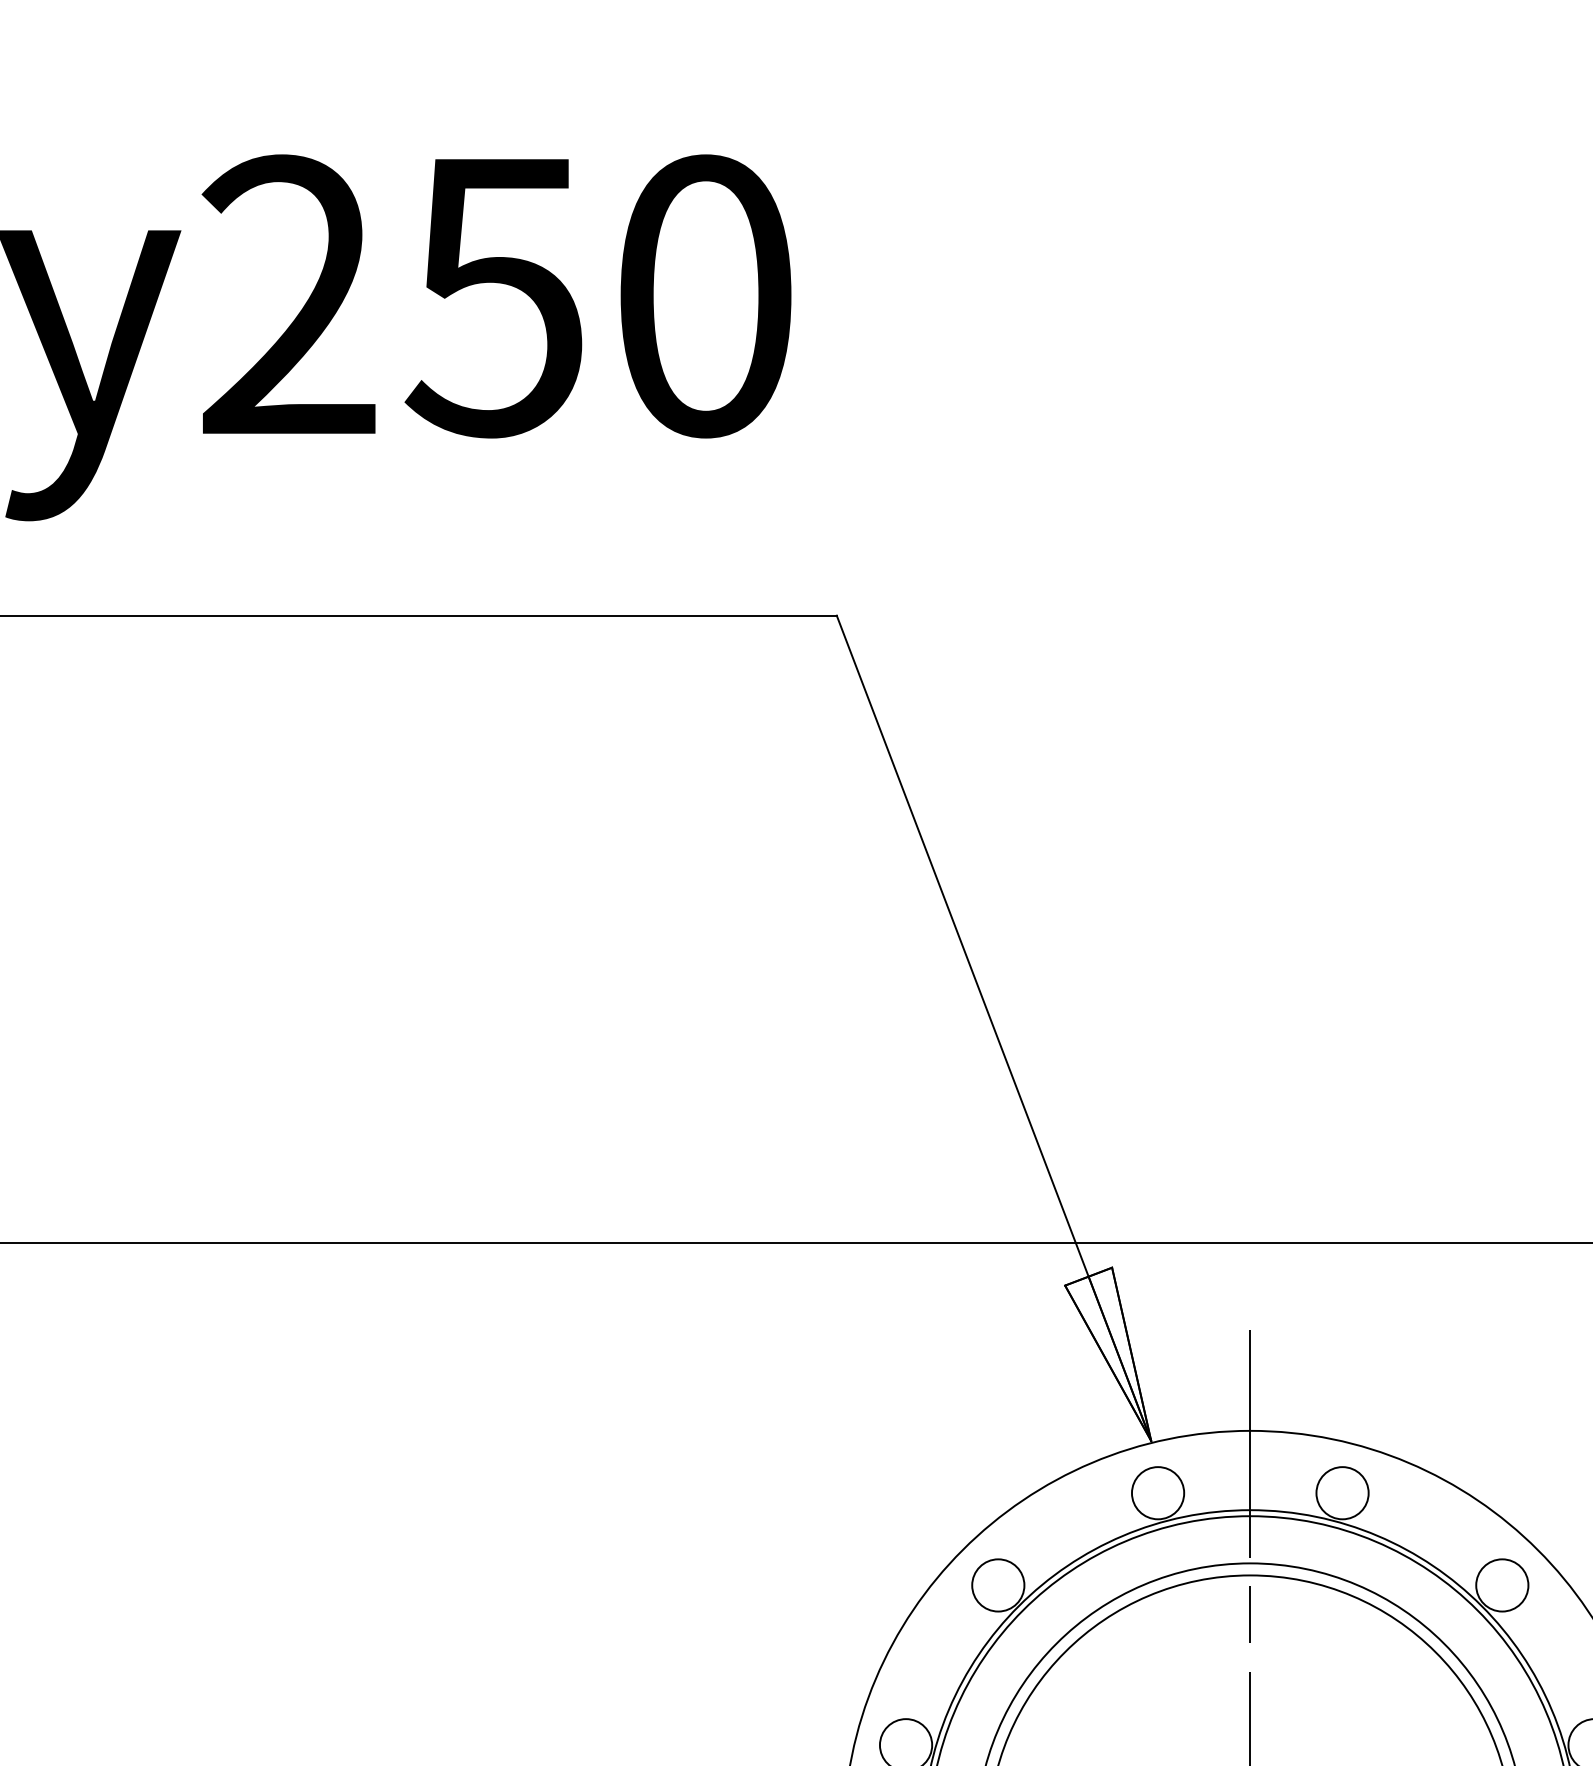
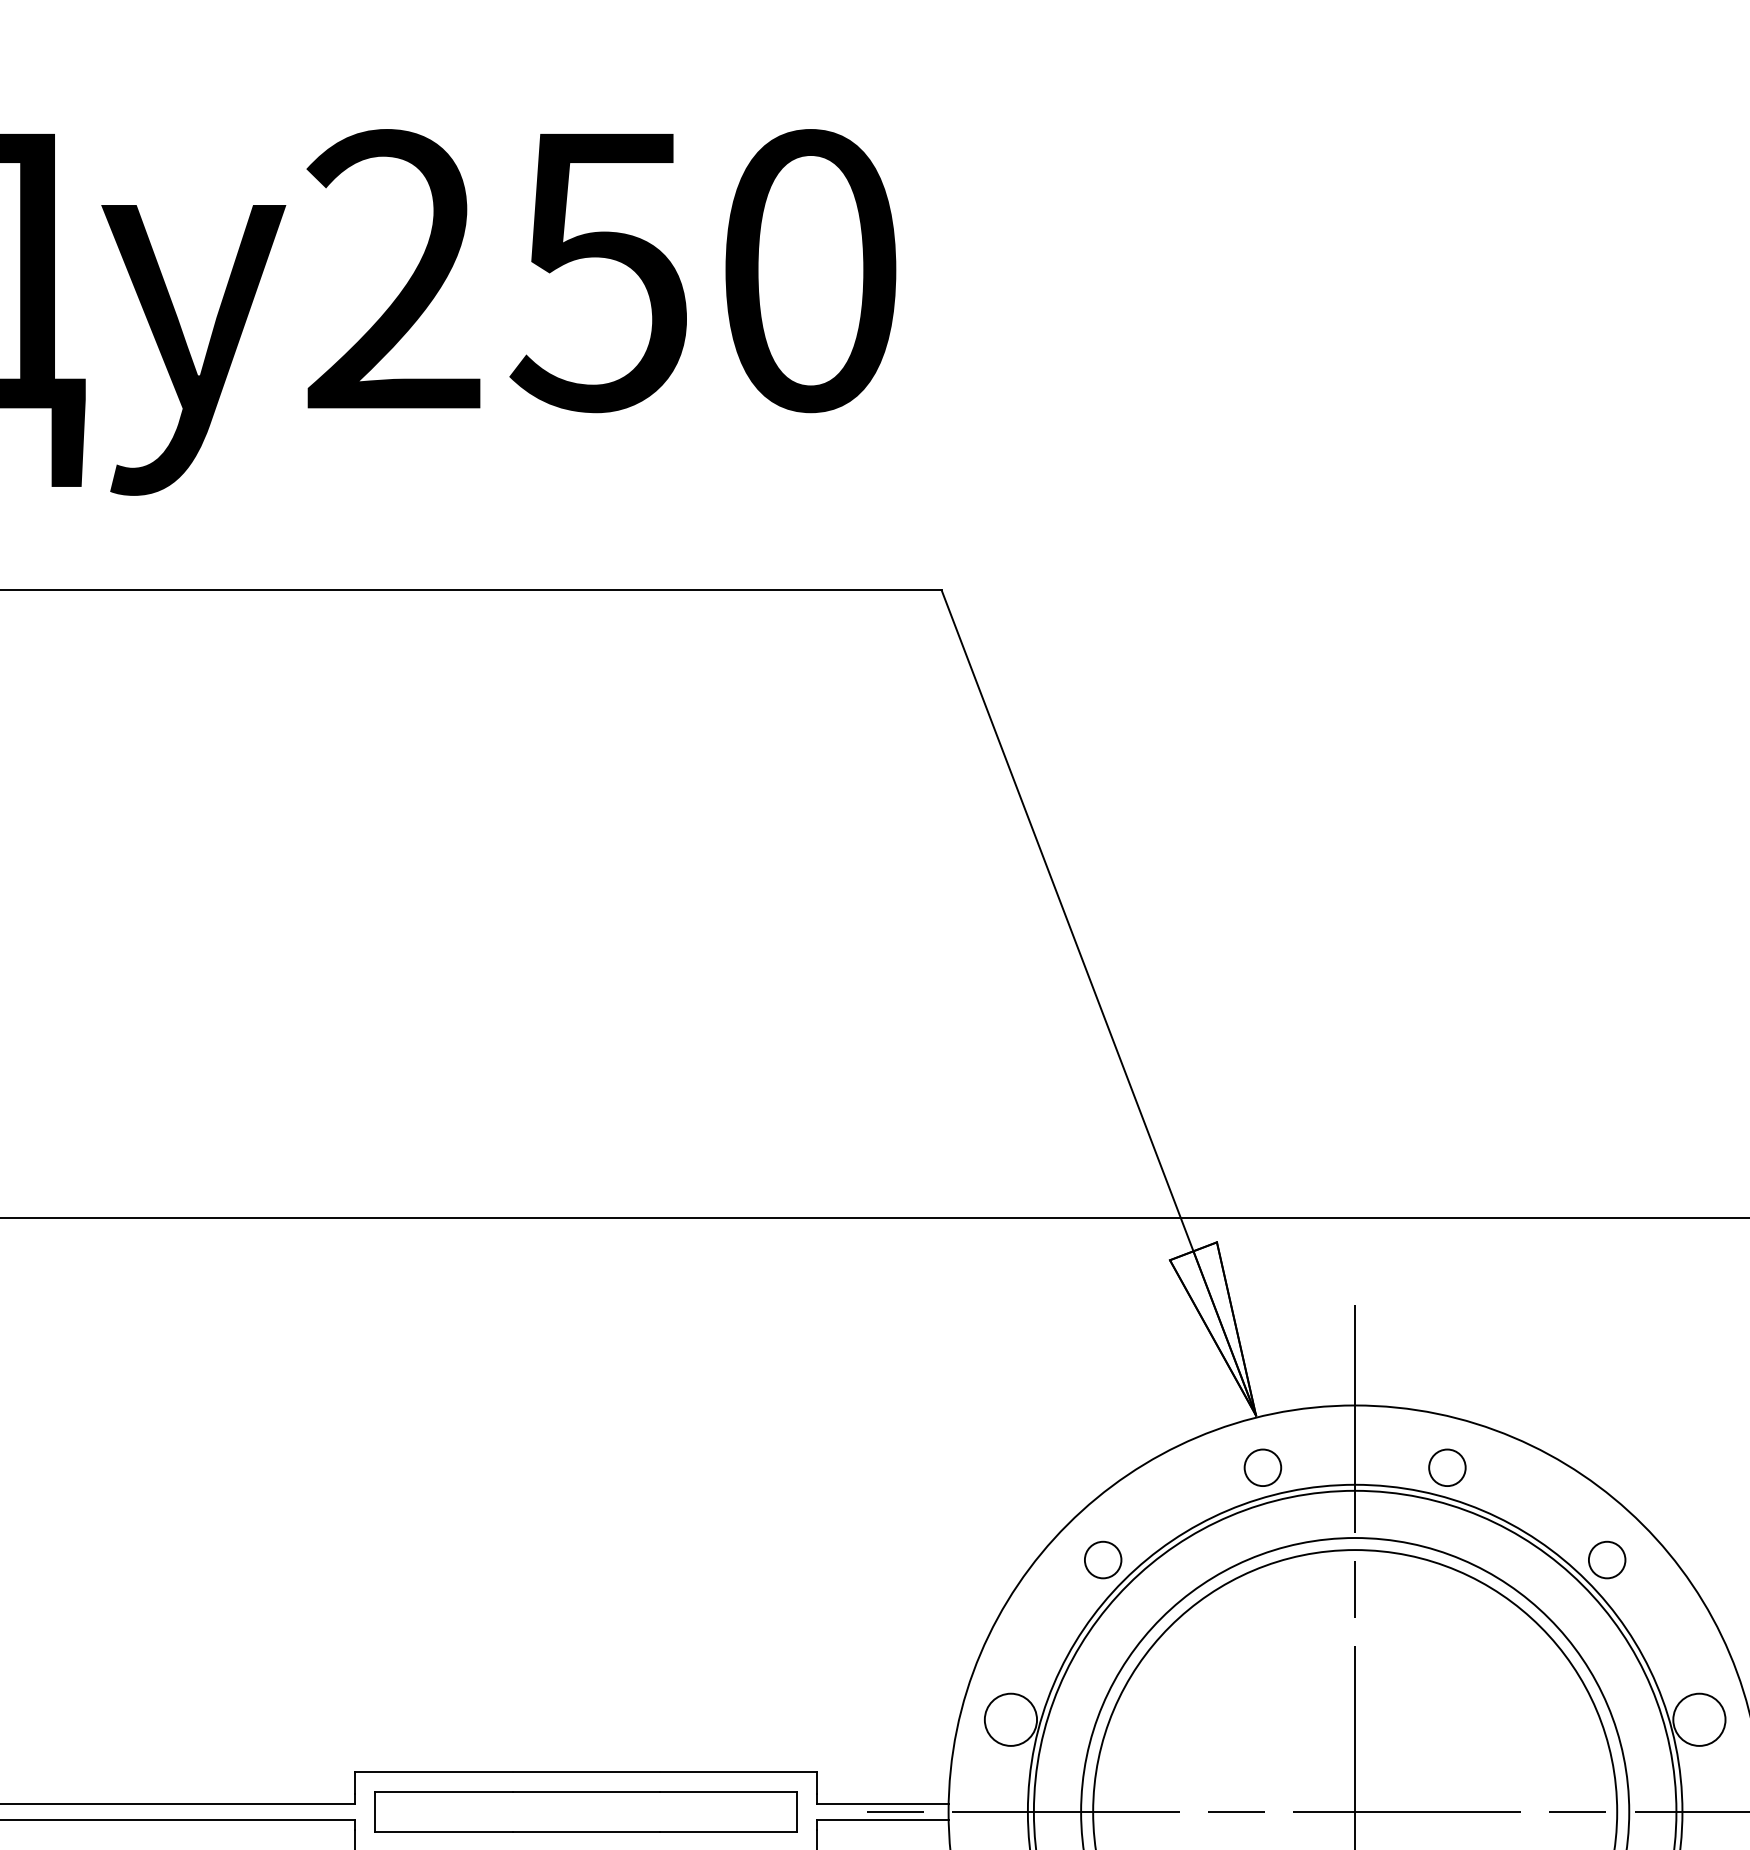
circle: (1157, 1492) -> (1262, 1467), size x0.7
circle: (1342, 1492) -> (1447, 1467), size x0.7
circle: (998, 1584) -> (1103, 1559), size x0.7
circle: (1502, 1584) -> (1607, 1559), size x0.7

